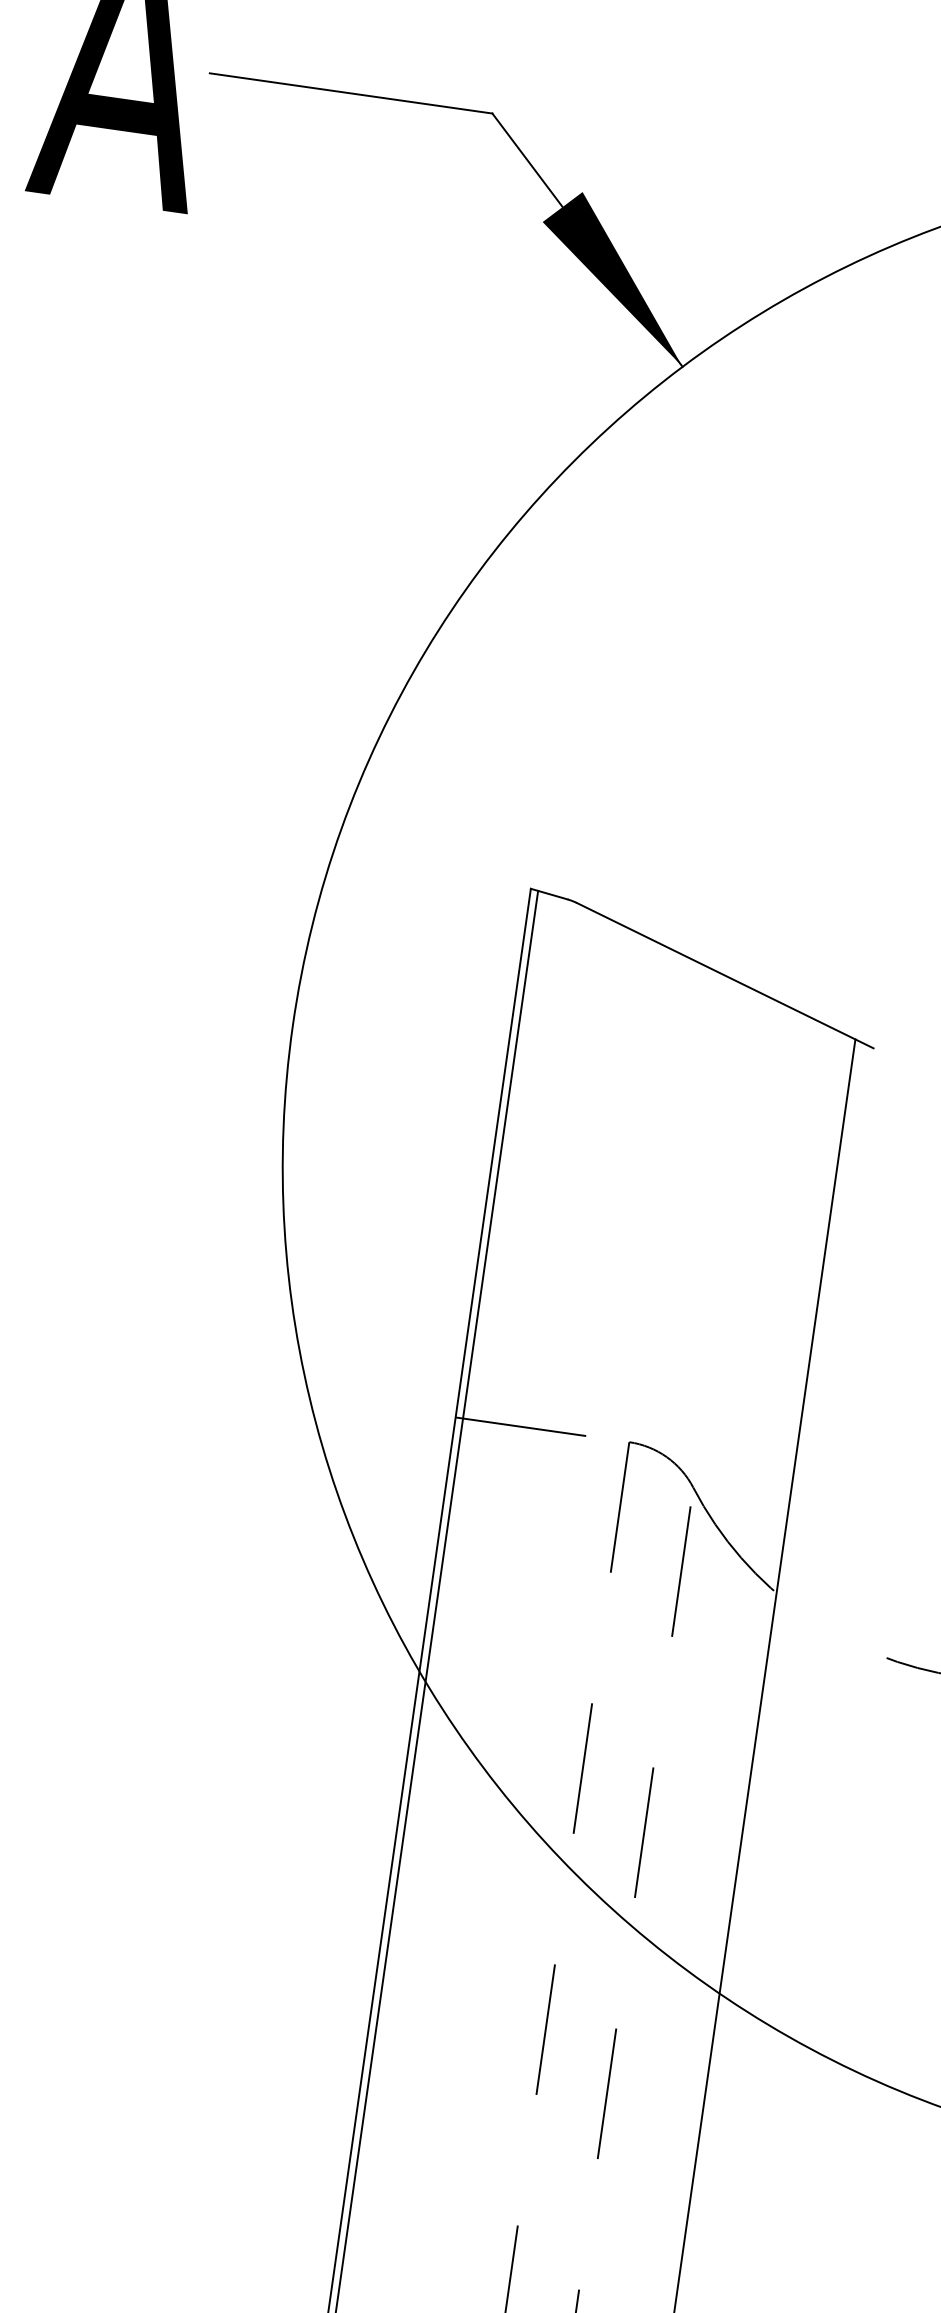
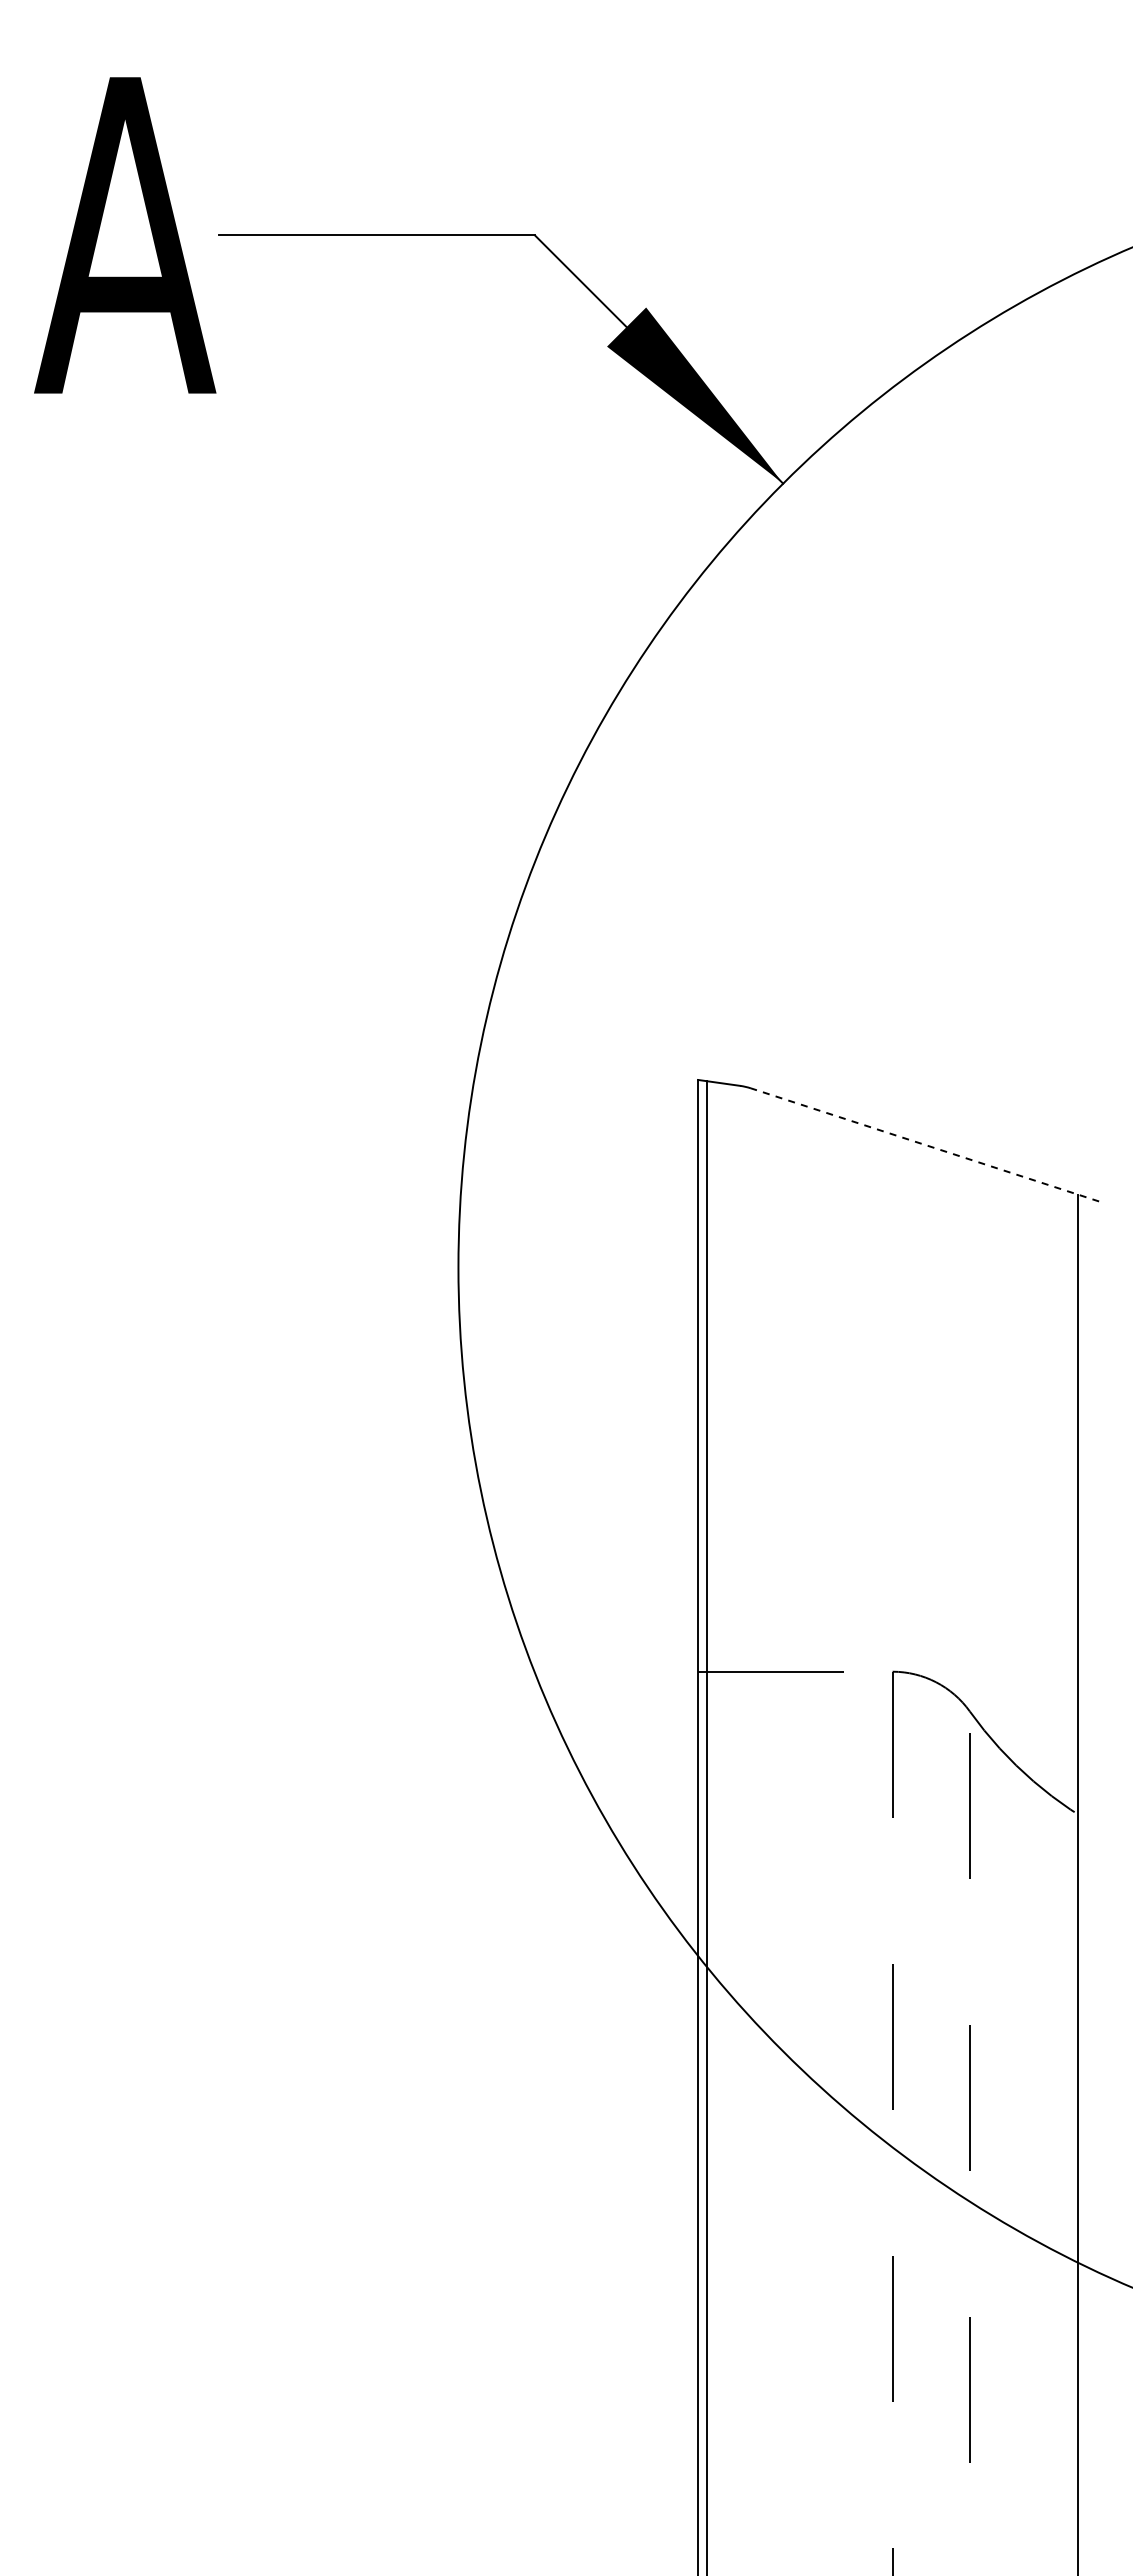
line: (724, 975) -> (924, 1144), solid -> dashed

